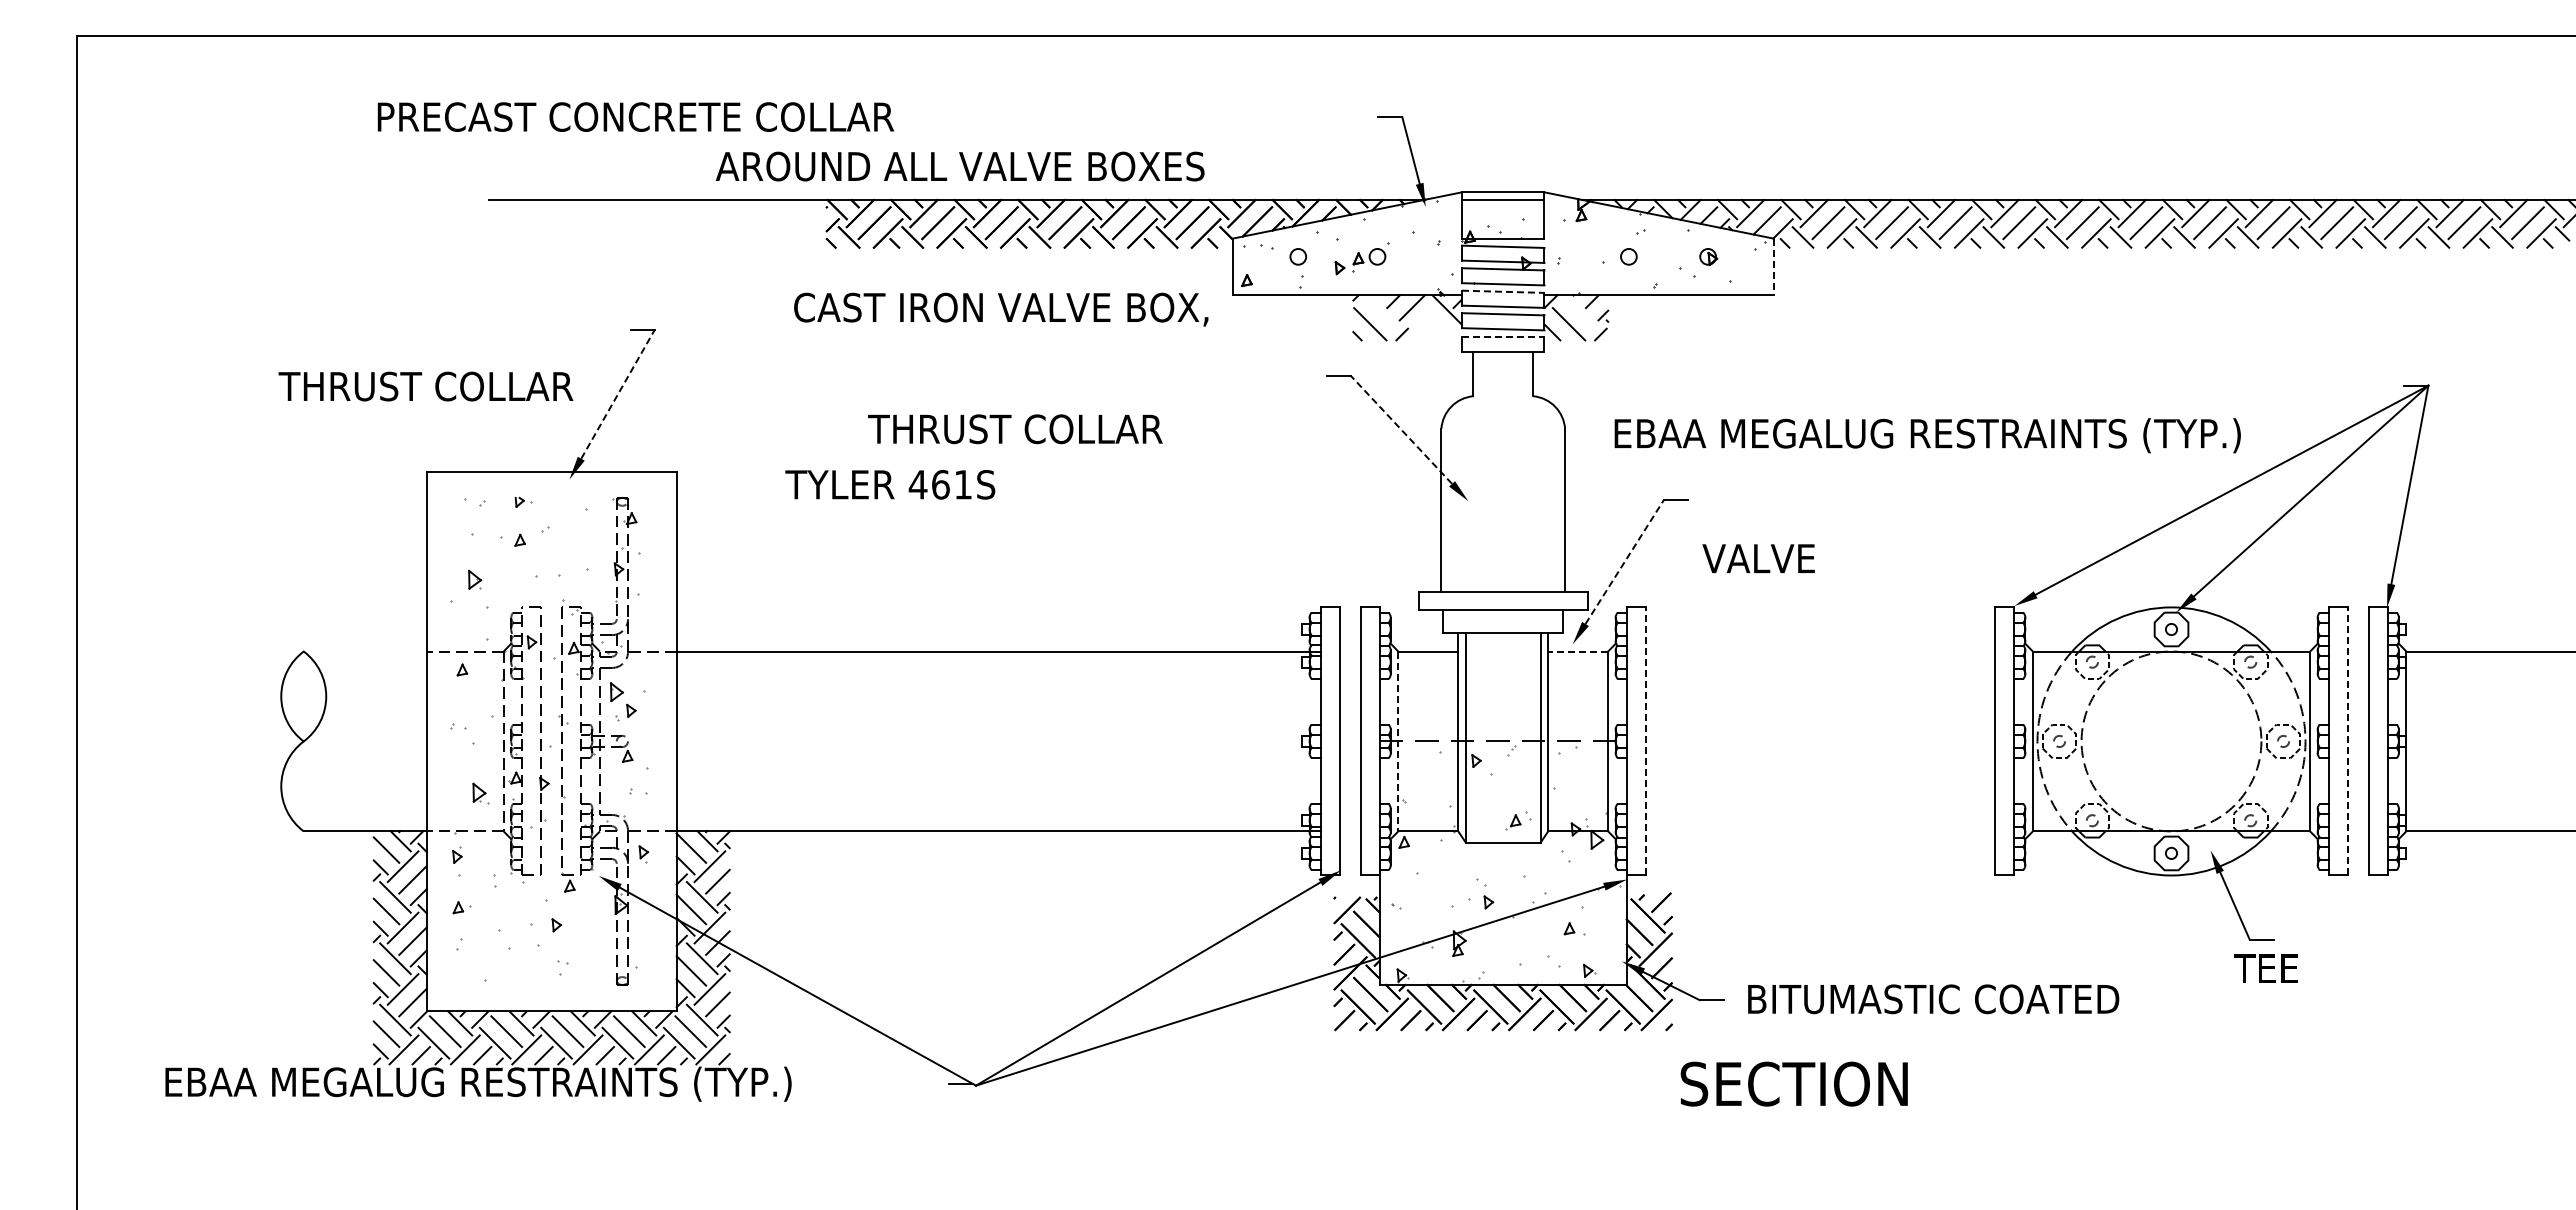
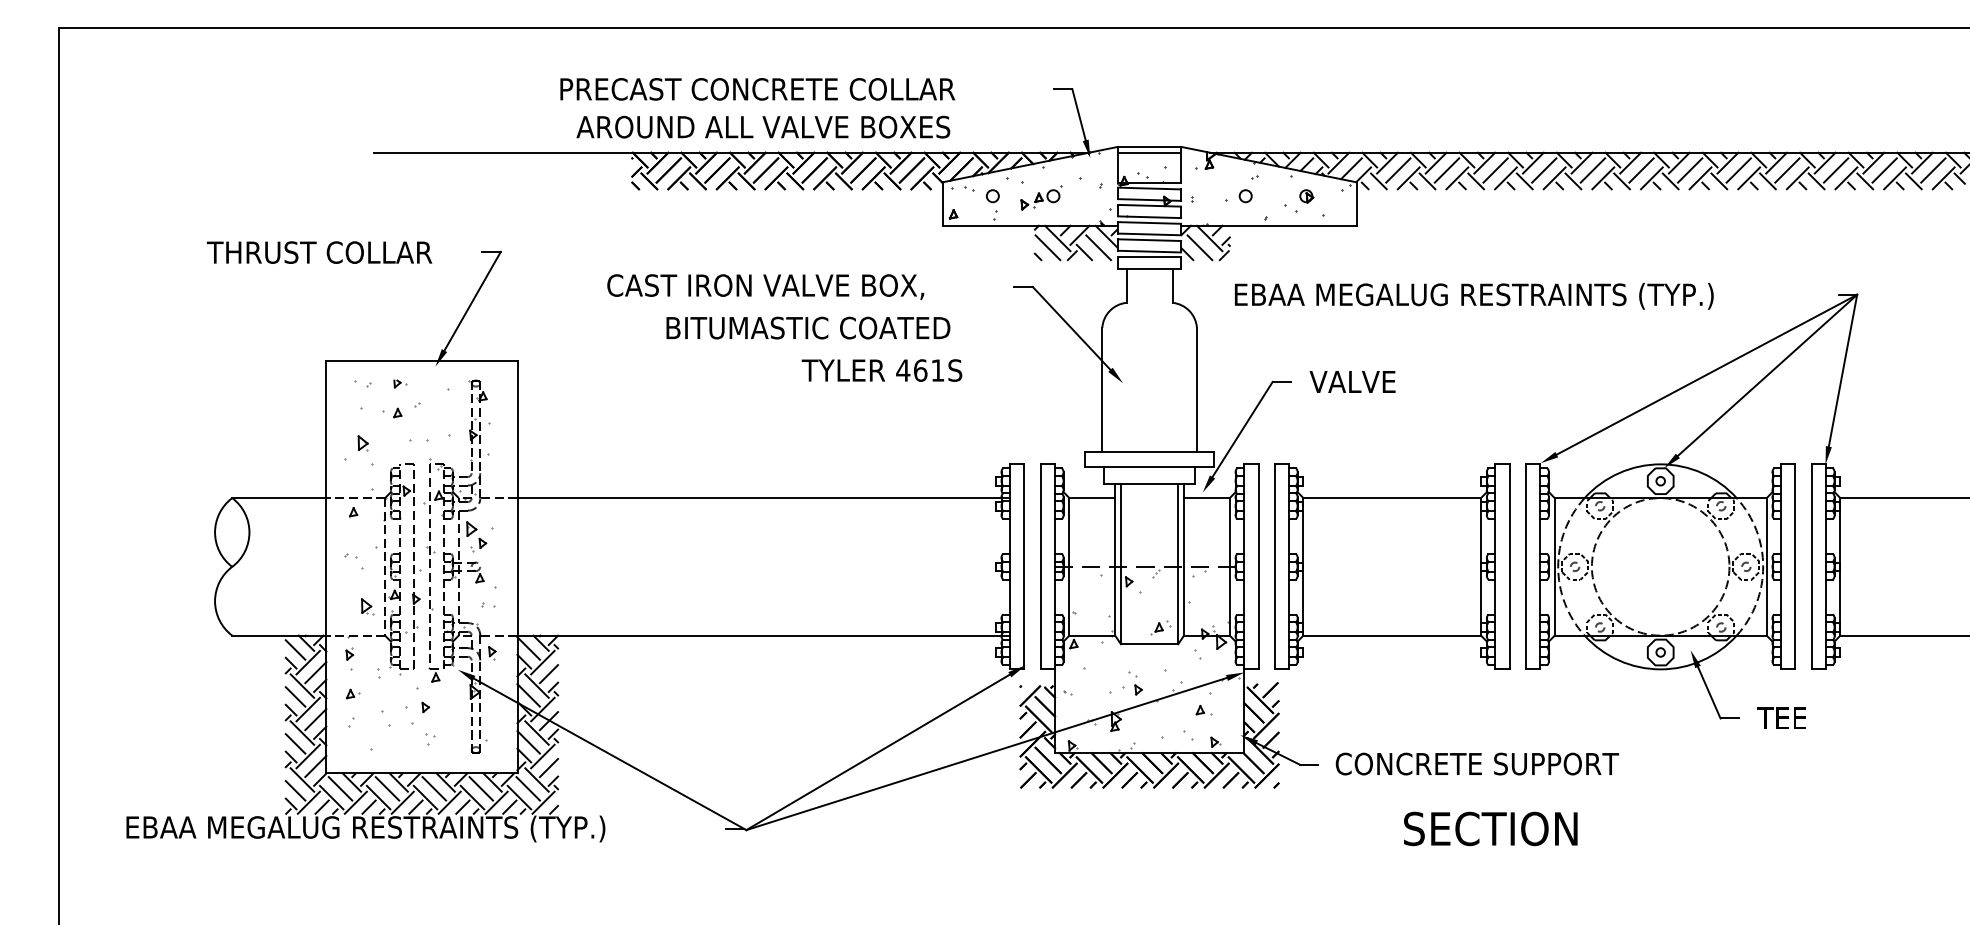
text: (635, 116) -> (757, 88), moved
text: (959, 166) -> (762, 127), moved
line: (1773, 267) -> (1356, 204), dashed -> solid
line: (1503, 291) -> (1149, 222), dashed -> solid
text: (1001, 309) -> (765, 286), moved
line: (1382, 311) -> (1057, 238), added
line: (1581, 311) -> (1209, 238), added
line: (1436, 324) -> (1098, 247), added
line: (1417, 330) -> (1084, 252), added
line: (1503, 336) -> (1149, 257), dashed -> solid
text: (425, 386) -> (319, 252), moved
line: (618, 393) -> (472, 300), dashed -> solid
text: (1055, 429) -> (807, 328), THRUST COLLAR -> BITUMASTIC COATED
line: (1400, 429) -> (1071, 328), dashed -> solid
text: (1927, 435) -> (1474, 296), moved
text: (890, 484) -> (882, 370), moved
text: (1758, 558) -> (1352, 381), moved
line: (1624, 561) -> (1242, 429), dashed -> solid
line: (363, 651) -> (277, 498), added
line: (1578, 651) -> (1207, 498), dashed -> solid
line: (1645, 740) -> (1258, 566), dashed -> solid
part: (1820, 740) -> (1392, 566), added
line: (2347, 740) -> (1795, 566), dashed -> solid
line: (1398, 741) -> (1069, 566), dashed -> solid
text: (2265, 968) -> (1781, 718), moved
text: (1932, 999) -> (1477, 764), BITUMASTIC COATED -> CONCRETE SUPPORT
text: (1793, 1083) -> (1490, 828), moved

